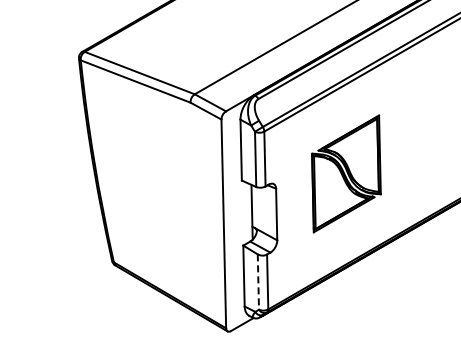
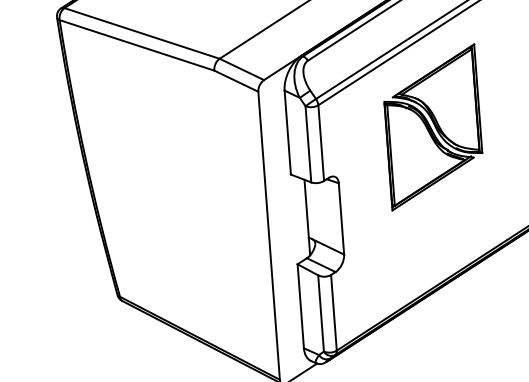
part: (346, 173) -> (433, 126), moved
line: (258, 282) -> (321, 314), dashed -> solid

